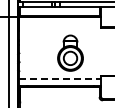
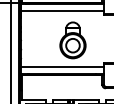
line: (60, 23) -> (62, 10), added
line: (60, 79) -> (62, 67), dashed -> solid

